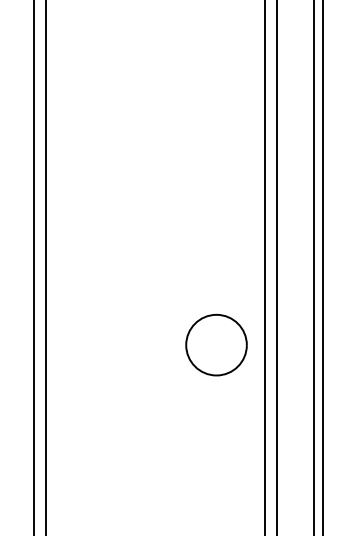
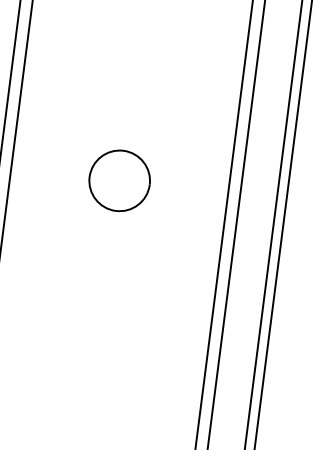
part: (216, 344) -> (119, 180), moved

